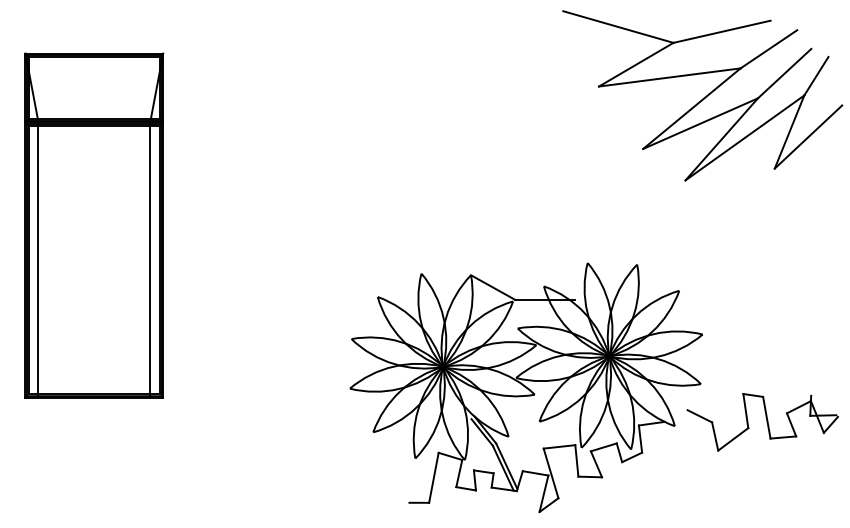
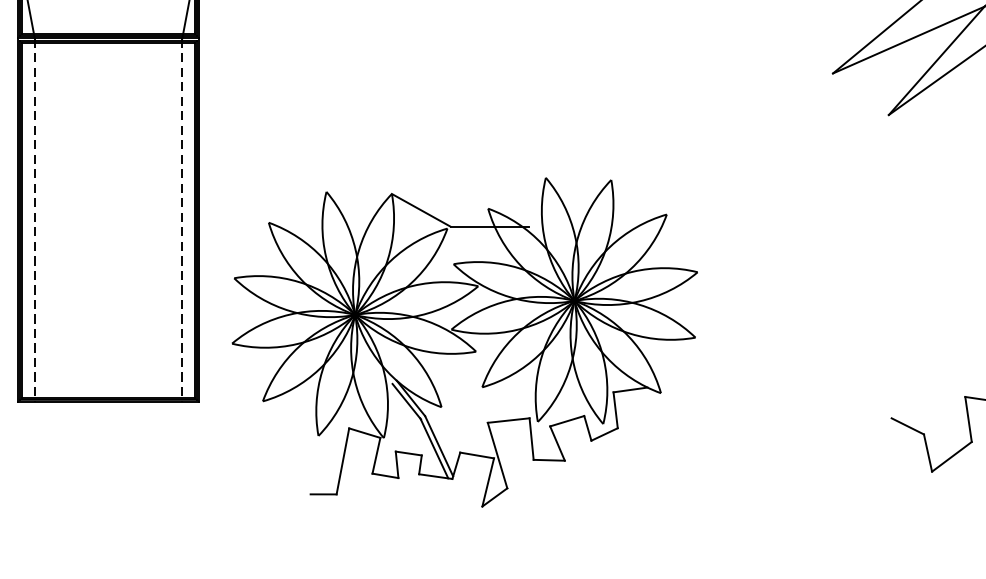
line: (38, 260) -> (34, 220), solid -> dashed
line: (150, 260) -> (182, 220), solid -> dashed
part: (525, 387) -> (463, 342), moved

